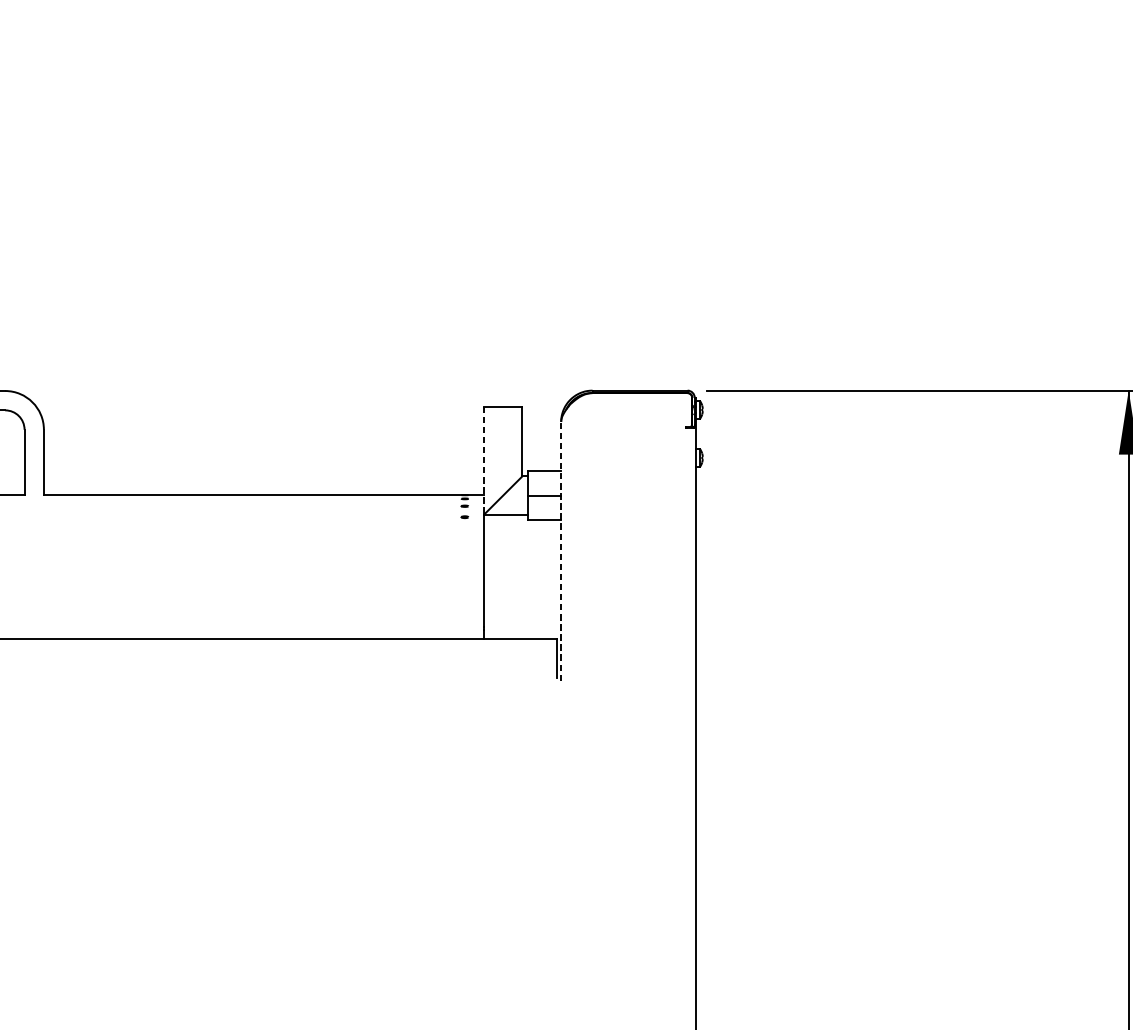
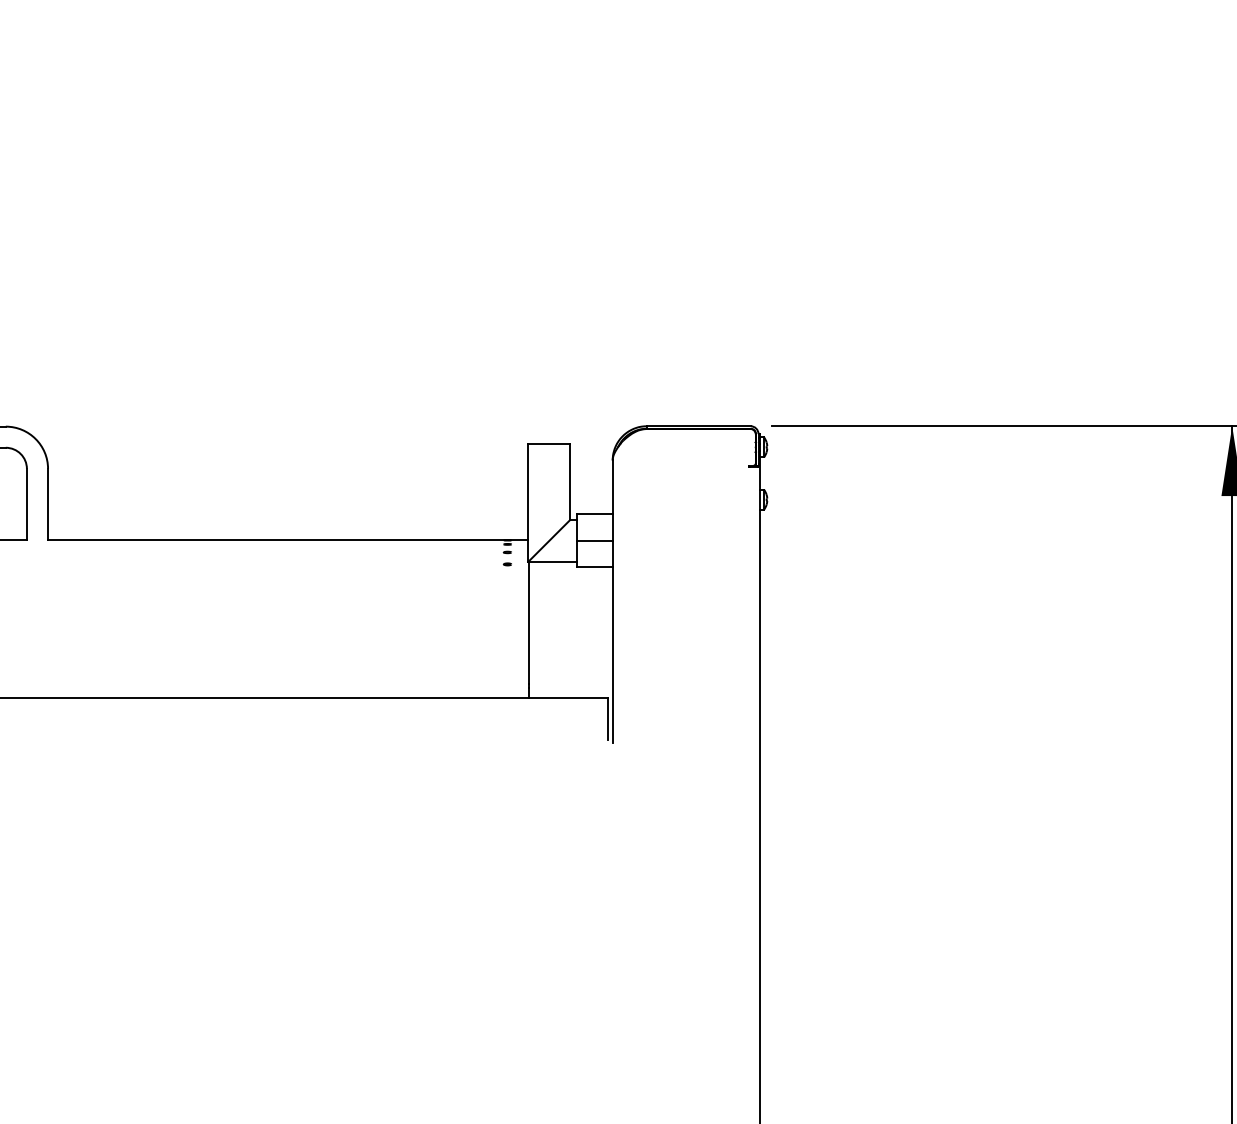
line: (484, 461) -> (528, 503), dashed -> solid
line: (561, 551) -> (612, 601), dashed -> solid

